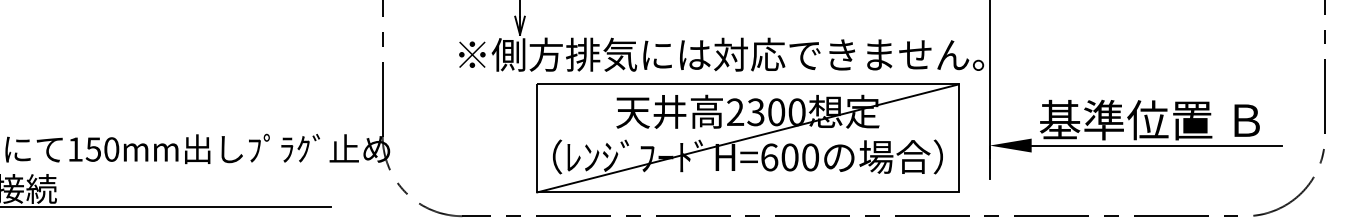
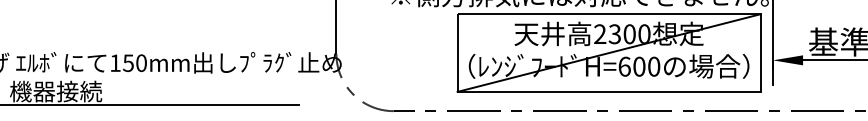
part: (747, 138) -> (608, 53), moved

